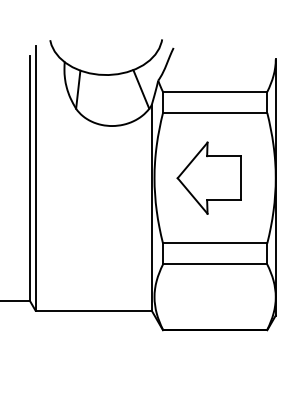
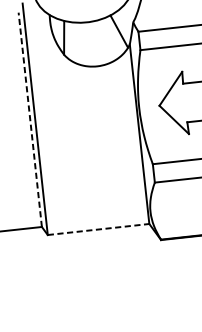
line: (29, 178) -> (29, 120), solid -> dashed
line: (94, 310) -> (99, 229), solid -> dashed

